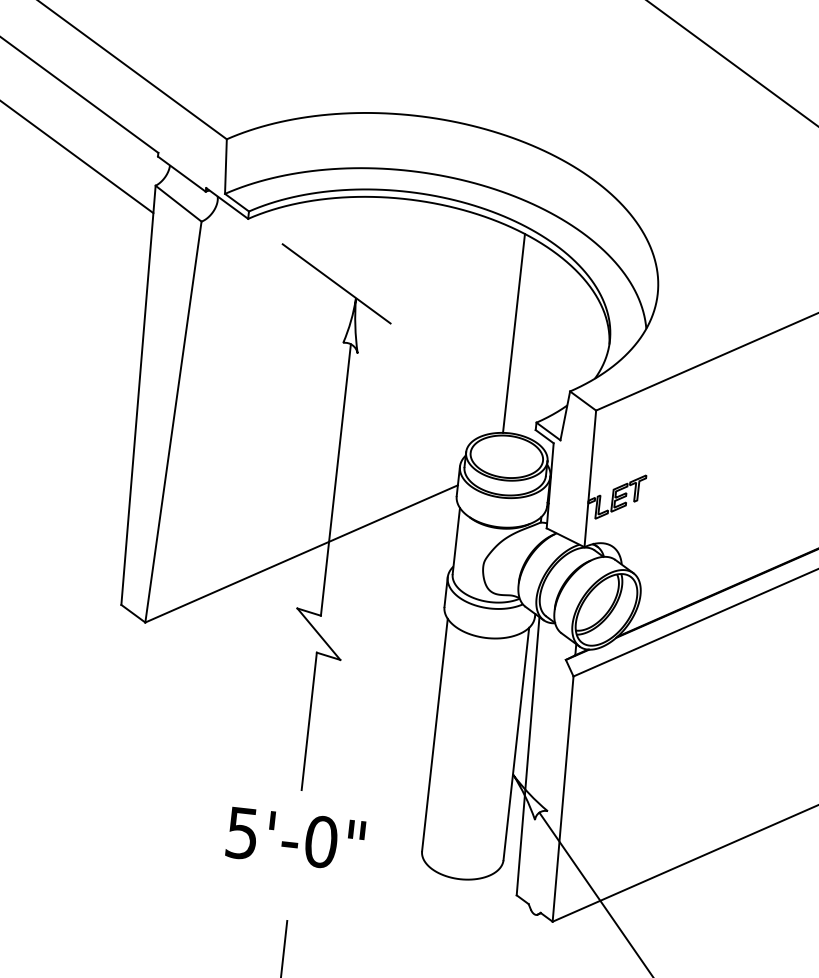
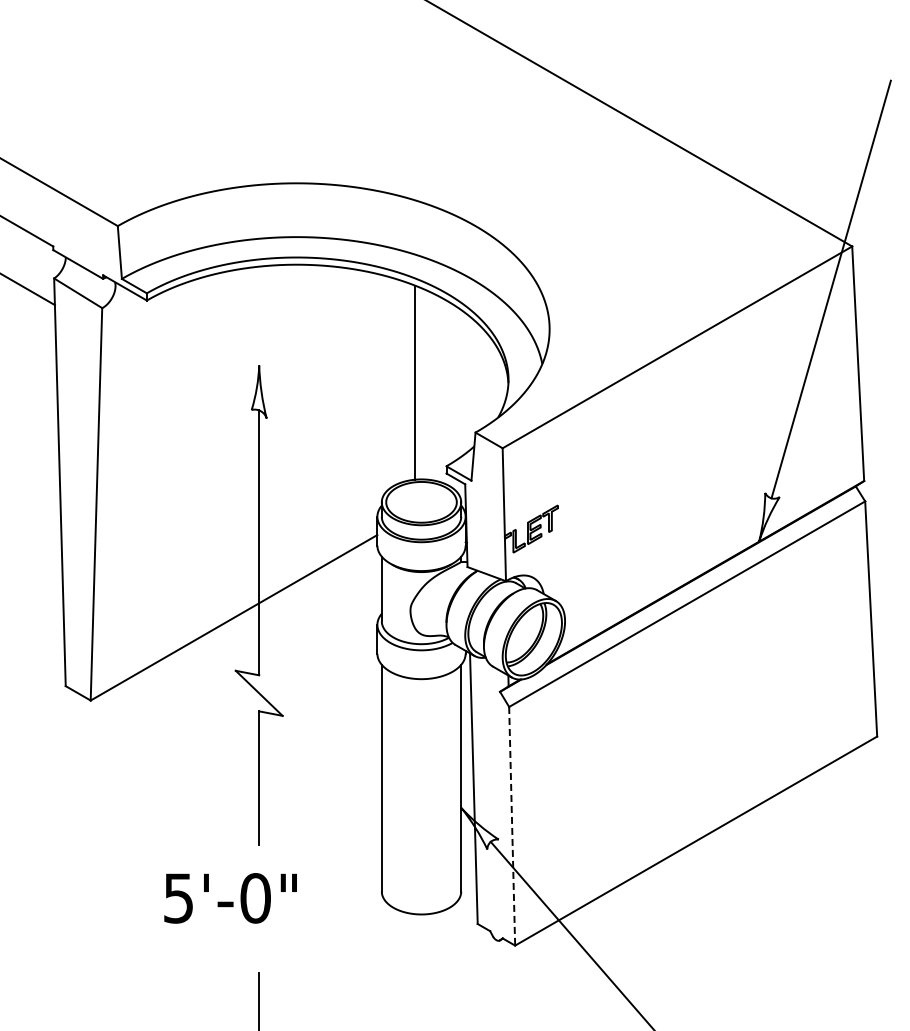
line: (336, 283) -> (238, 353), removed
line: (563, 799) -> (512, 826), solid -> dashed
text: (295, 839) -> (230, 898), moved

